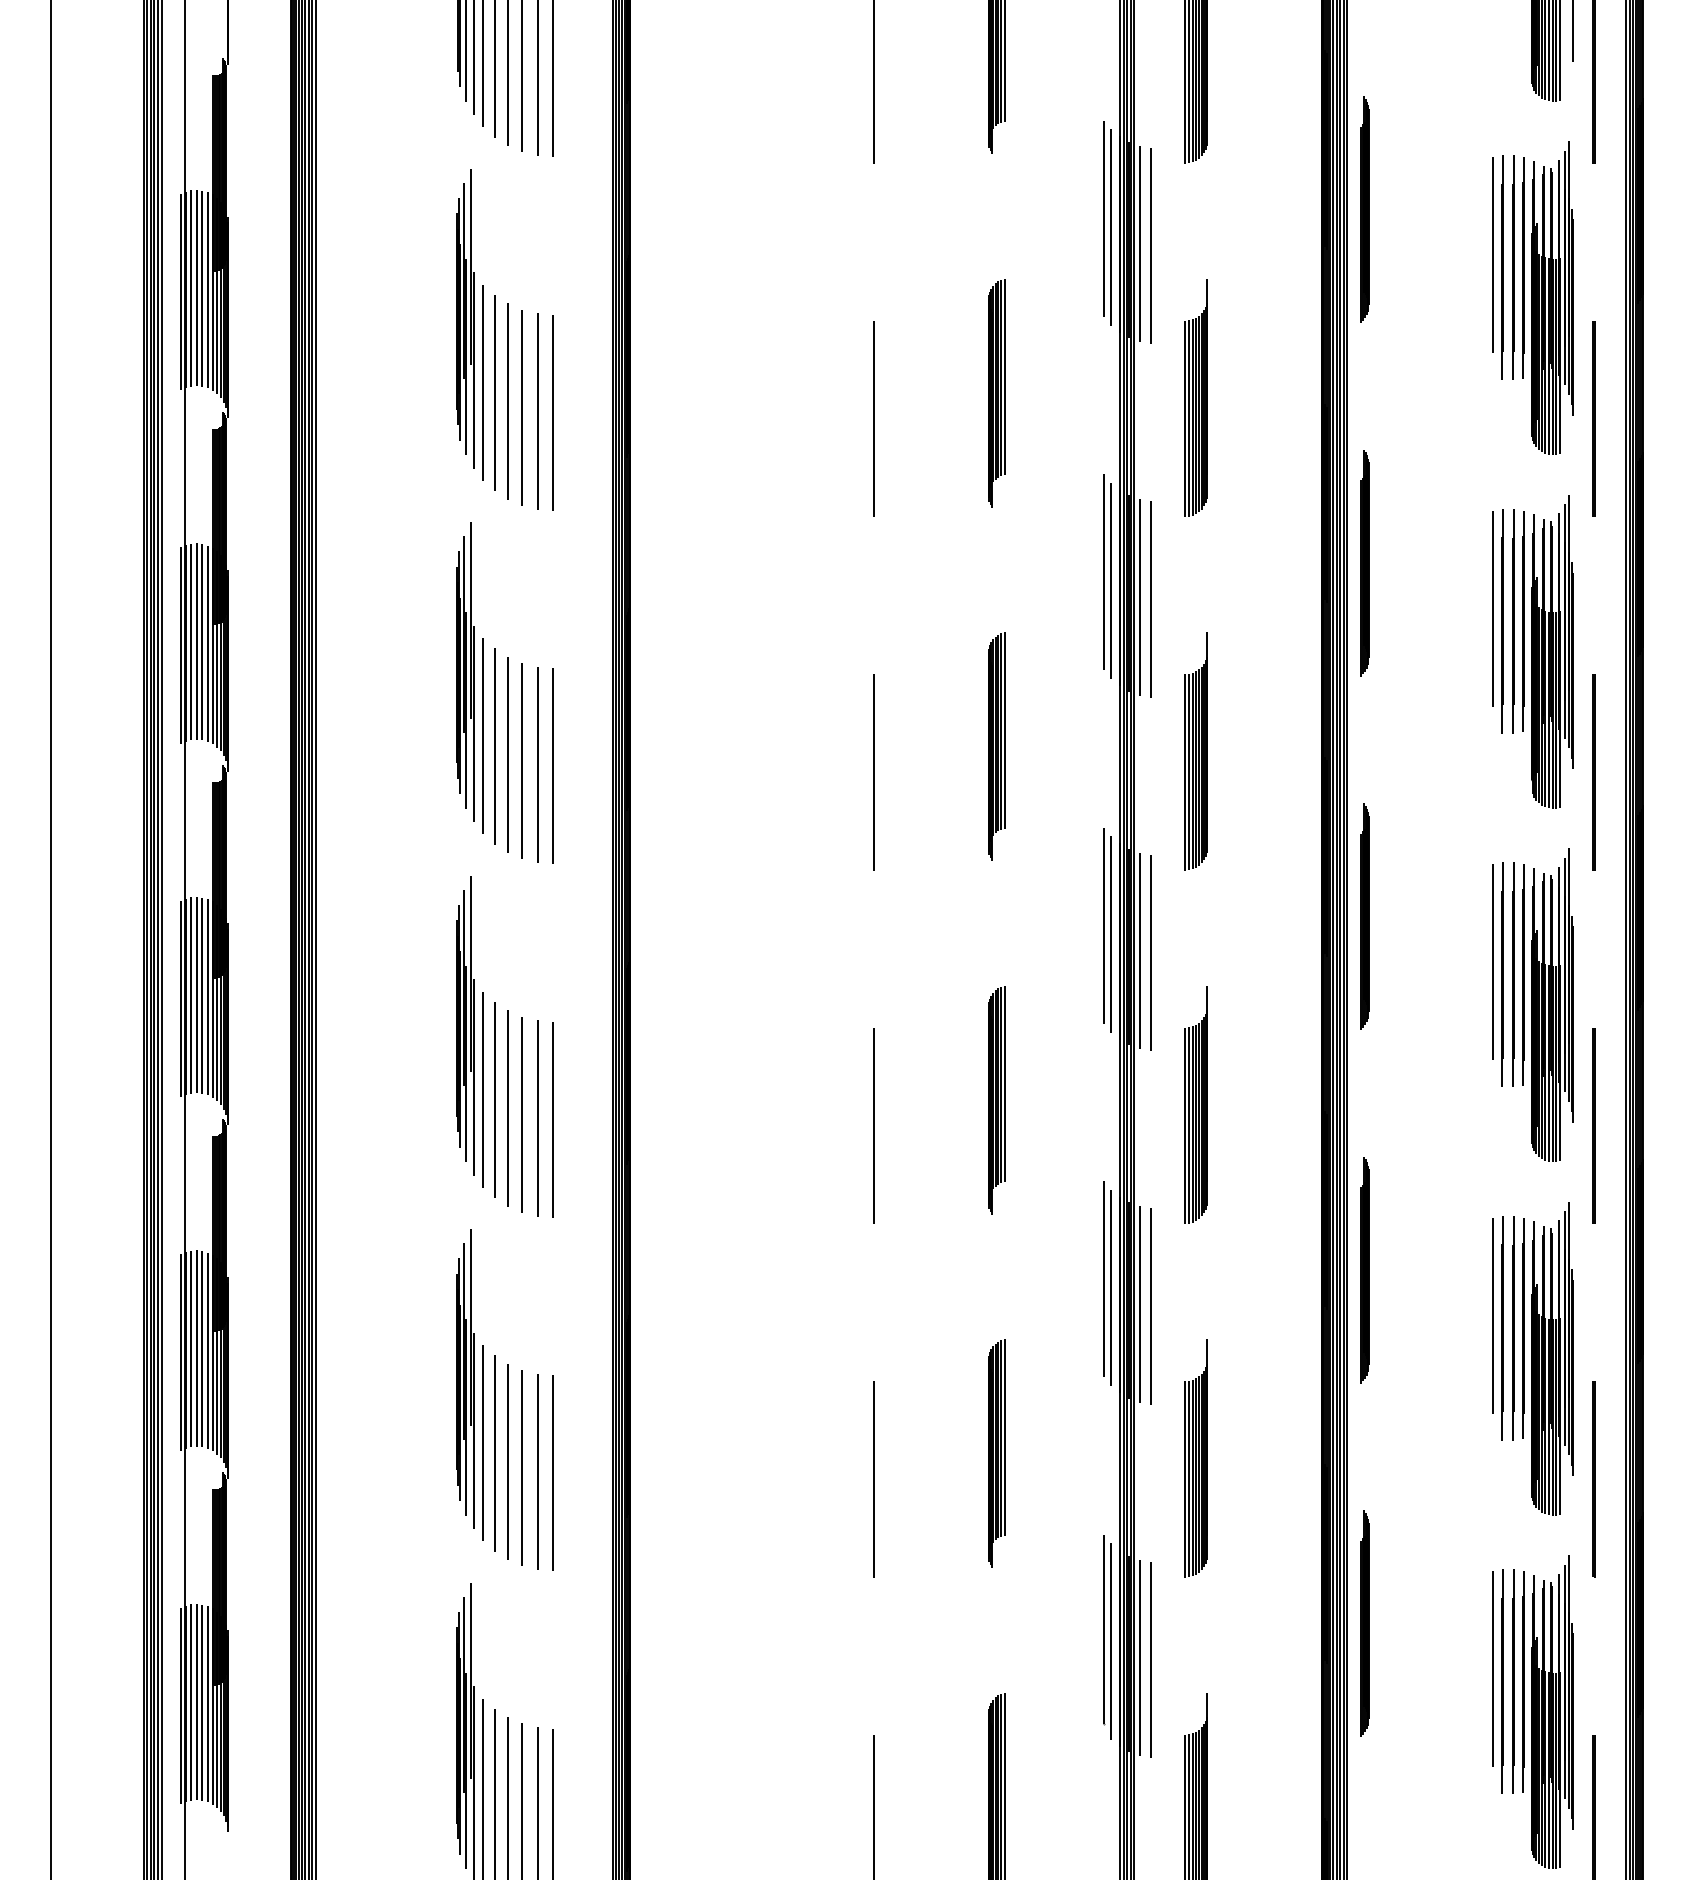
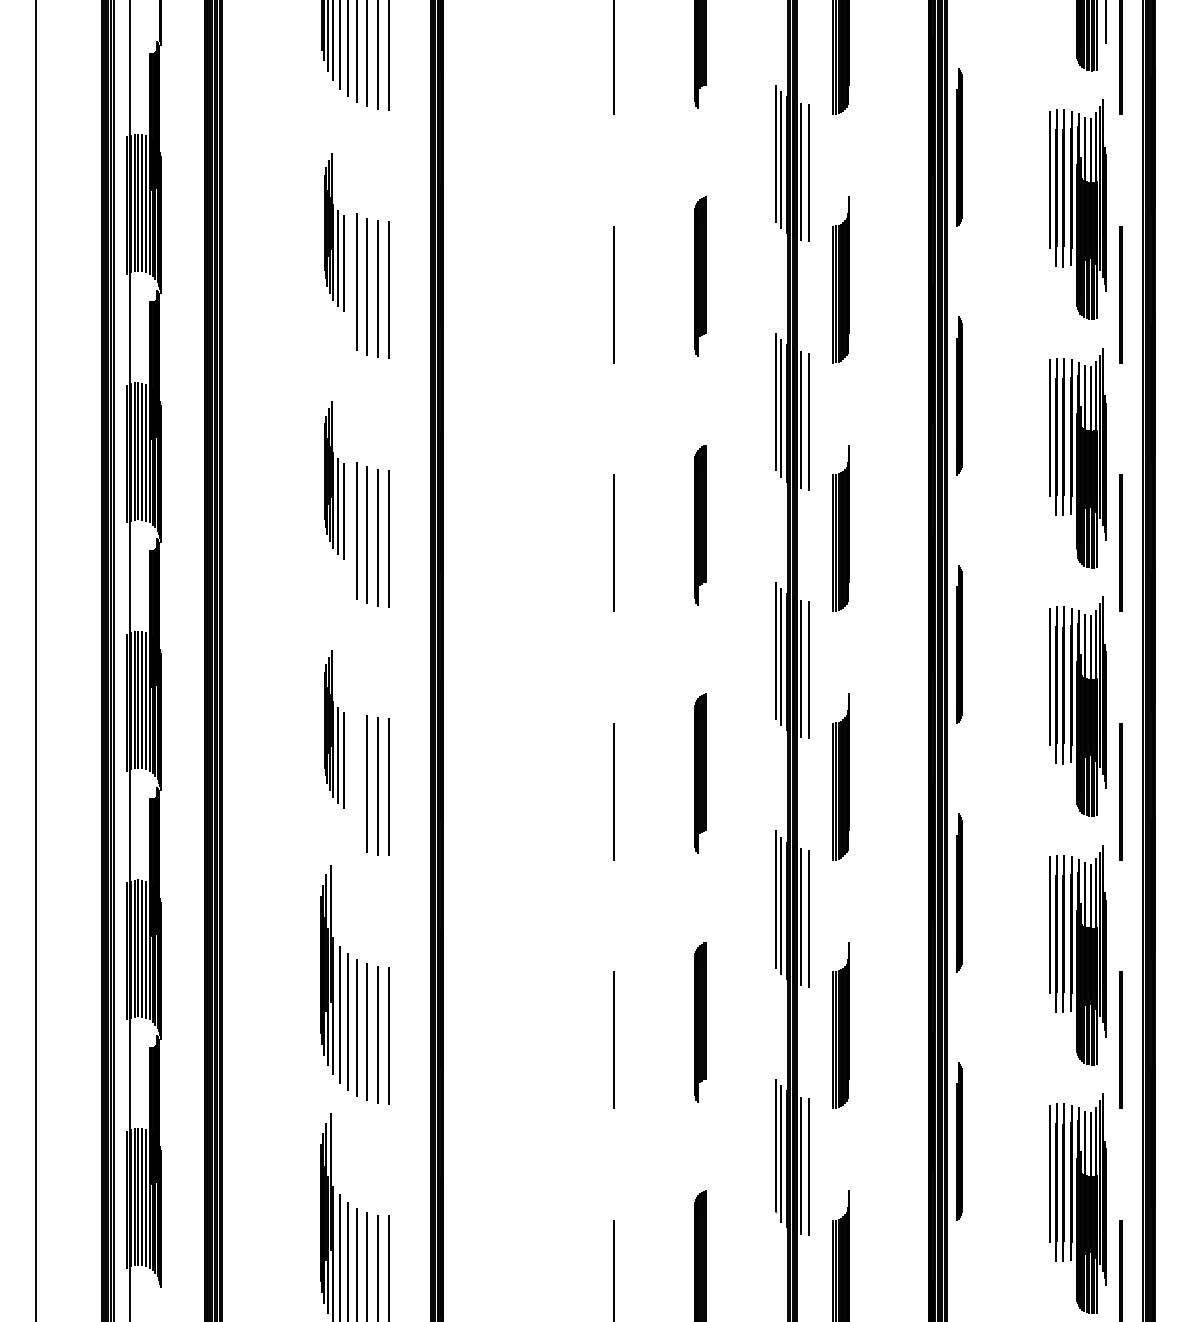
part: (475, 330) -> (334, 232), size x0.7
part: (475, 683) -> (334, 480), size x0.7
part: (475, 1037) -> (334, 729), size x0.7
line: (508, 1108) -> (357, 779), removed

